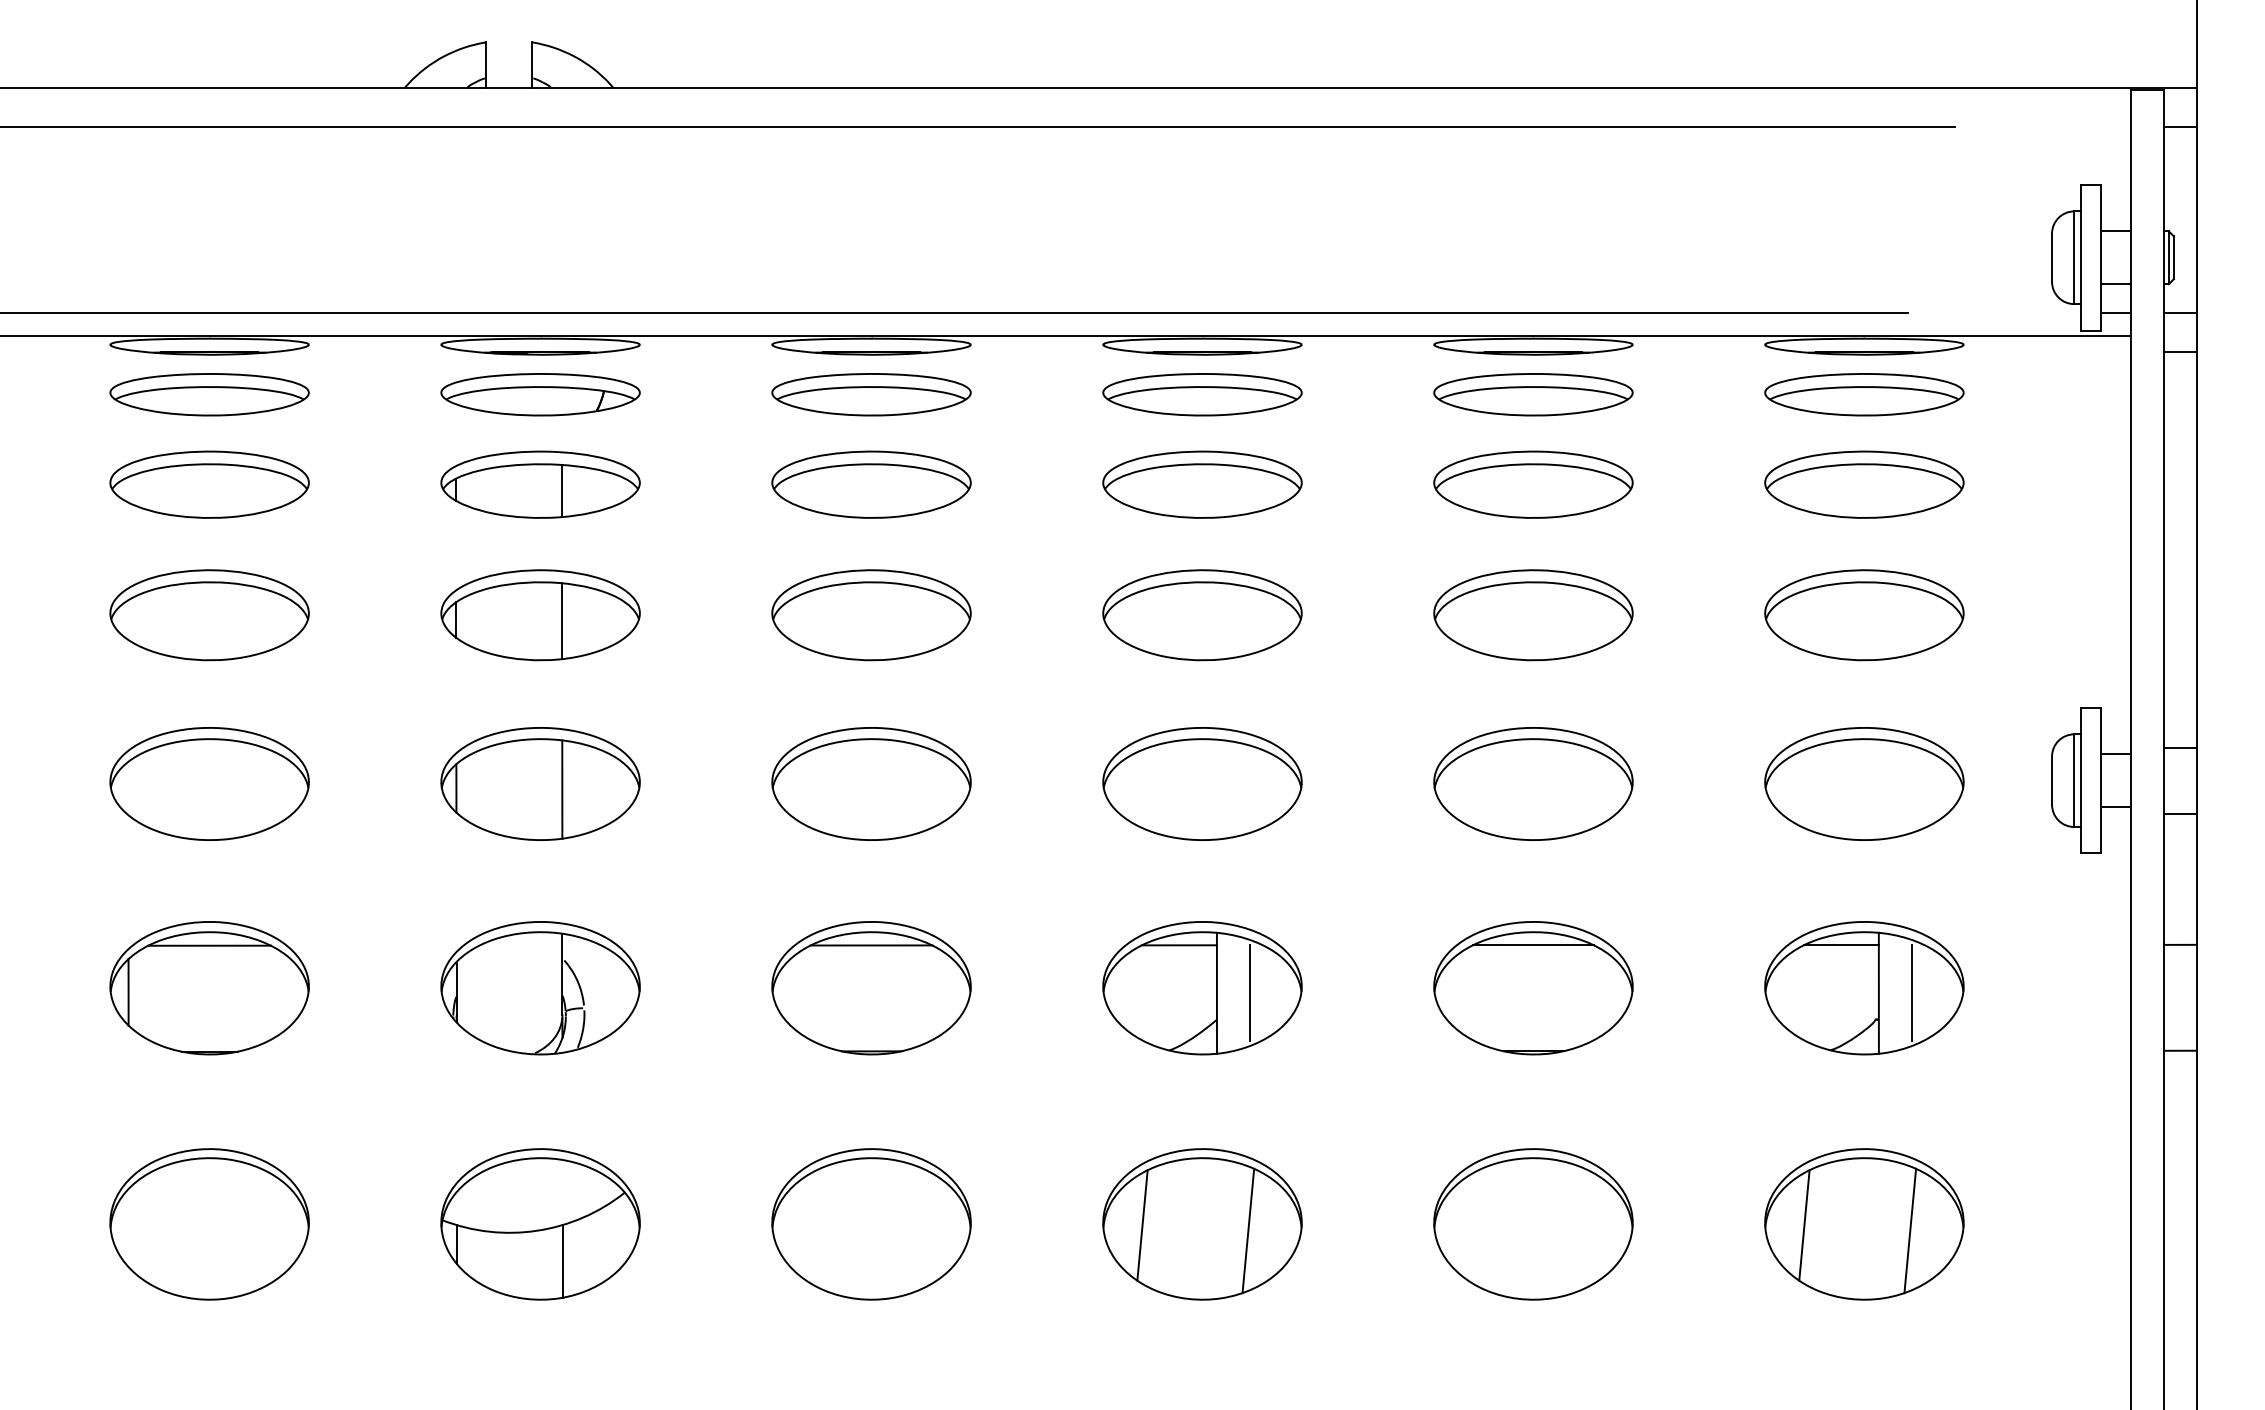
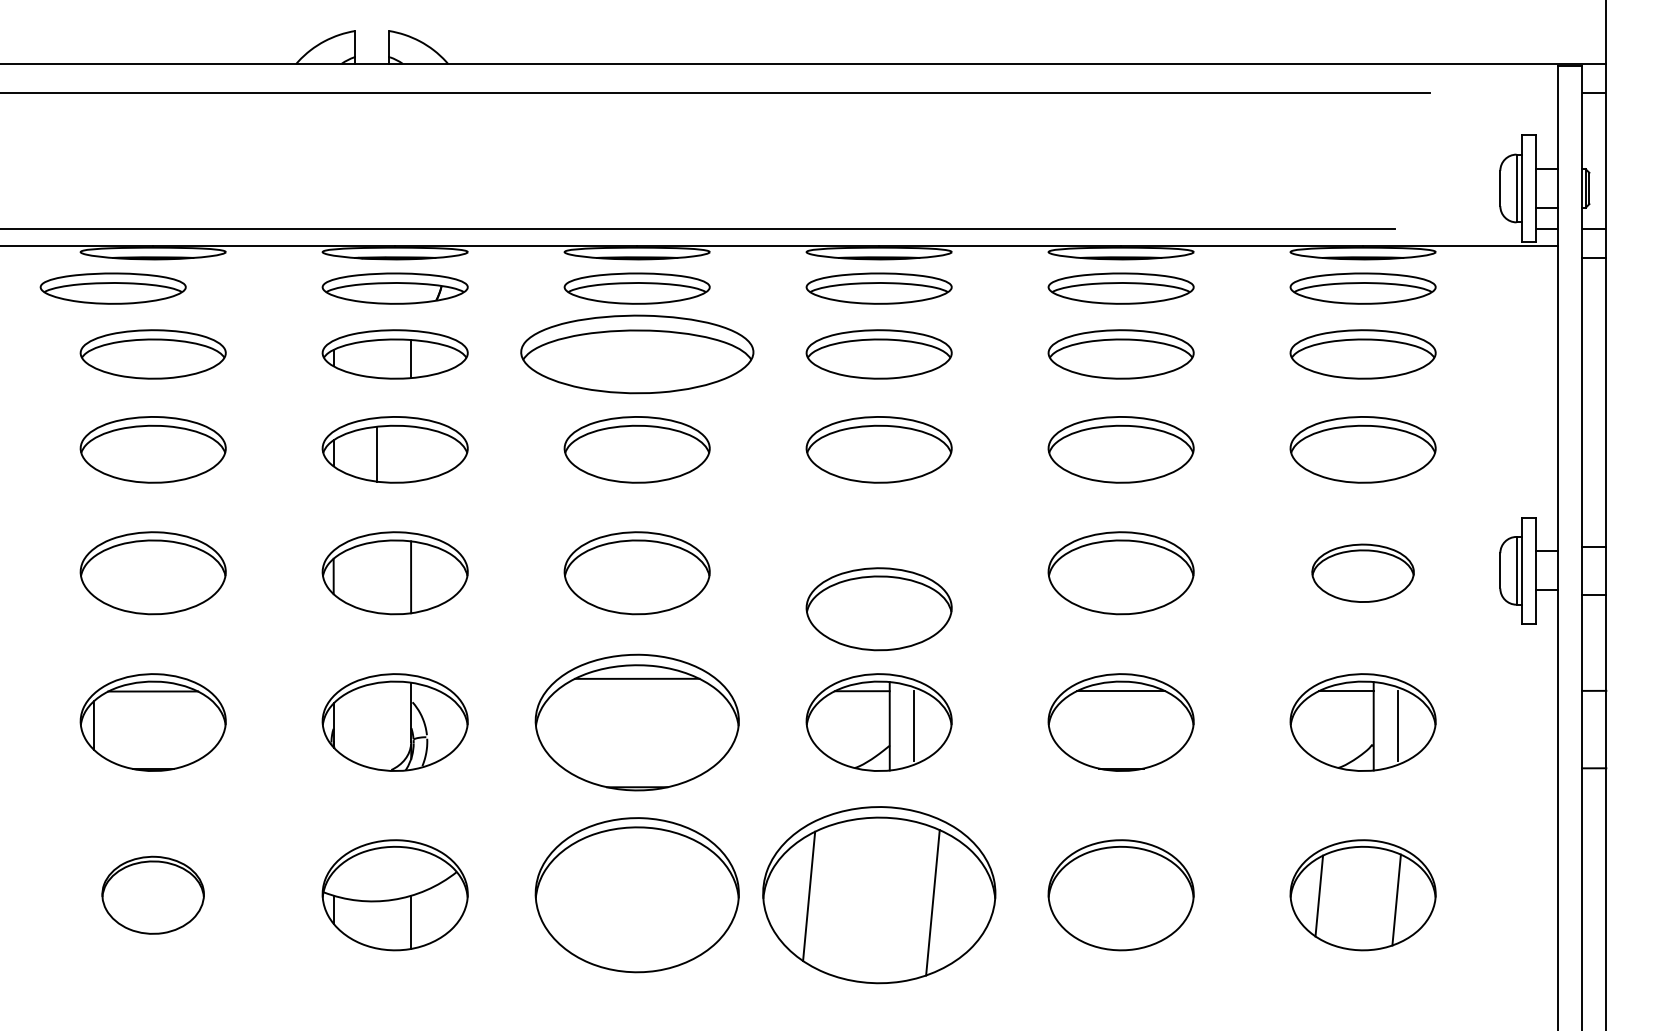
part: (208, 394) -> (112, 288), moved
part: (870, 484) -> (636, 354), size x1.6
line: (562, 620) -> (377, 453), moved
part: (1201, 784) -> (878, 609), moved
part: (1863, 784) -> (1362, 573), size x0.7
part: (870, 988) -> (636, 722), size x1.4
part: (208, 1224) -> (152, 895), size x0.7
part: (870, 1224) -> (636, 895), size x1.4
part: (1201, 1224) -> (878, 895), size x1.6

